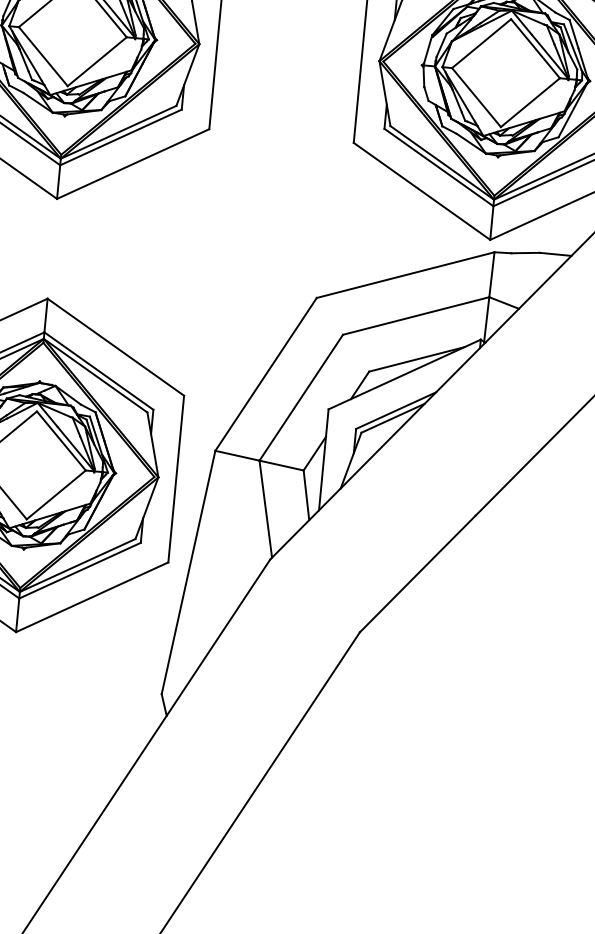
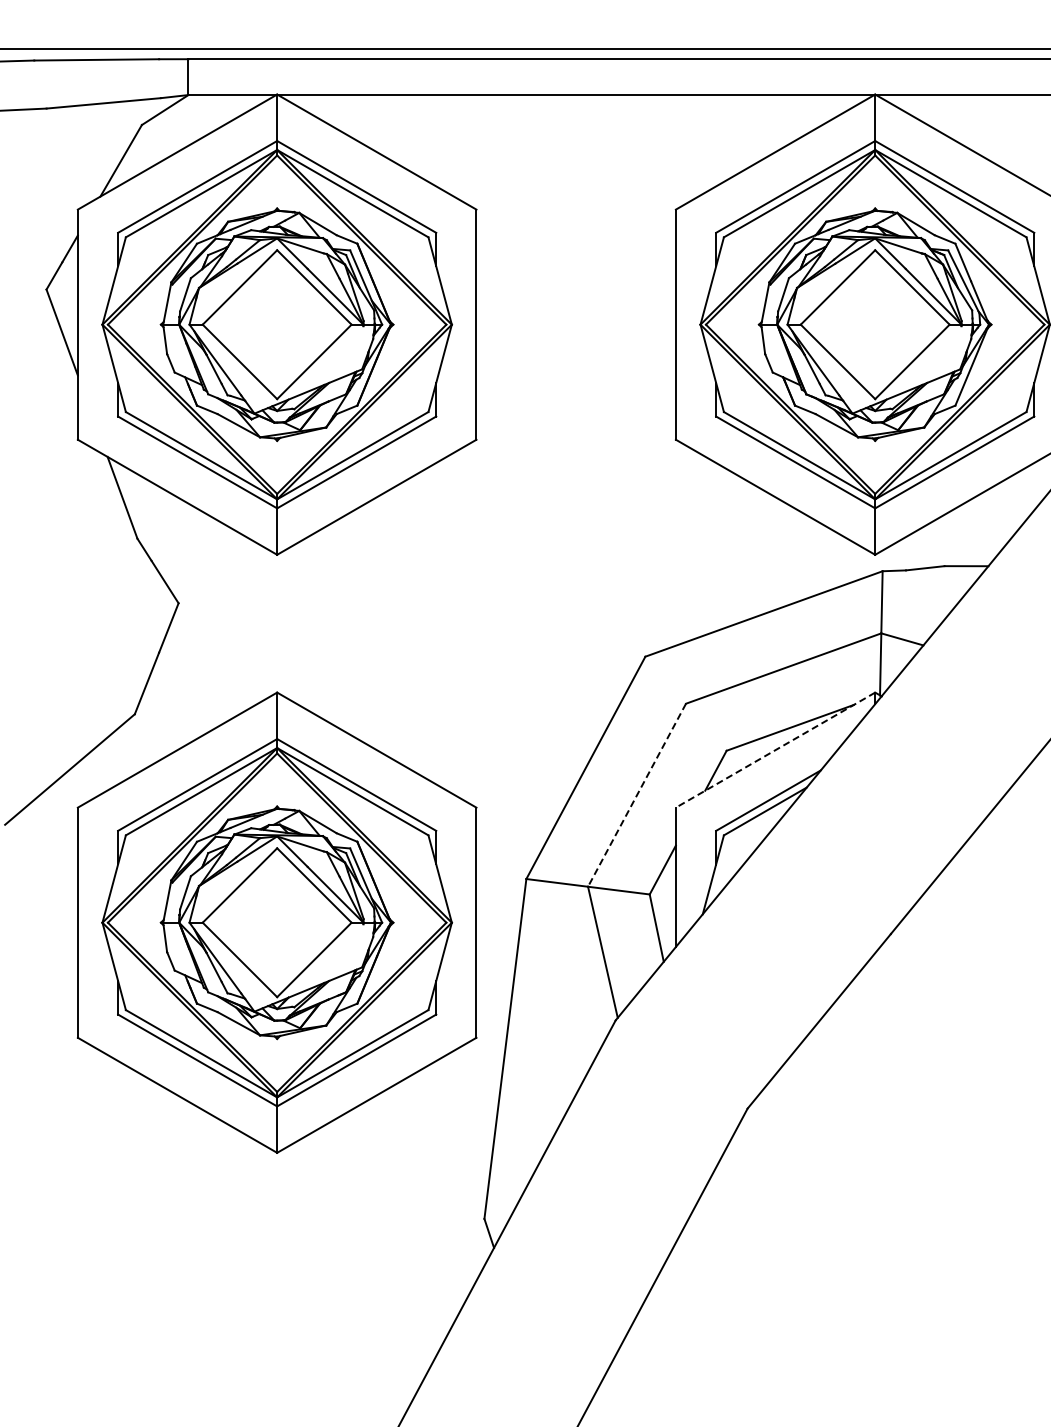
line: (404, 374) -> (775, 750), solid -> dashed
line: (301, 397) -> (637, 795), solid -> dashed

